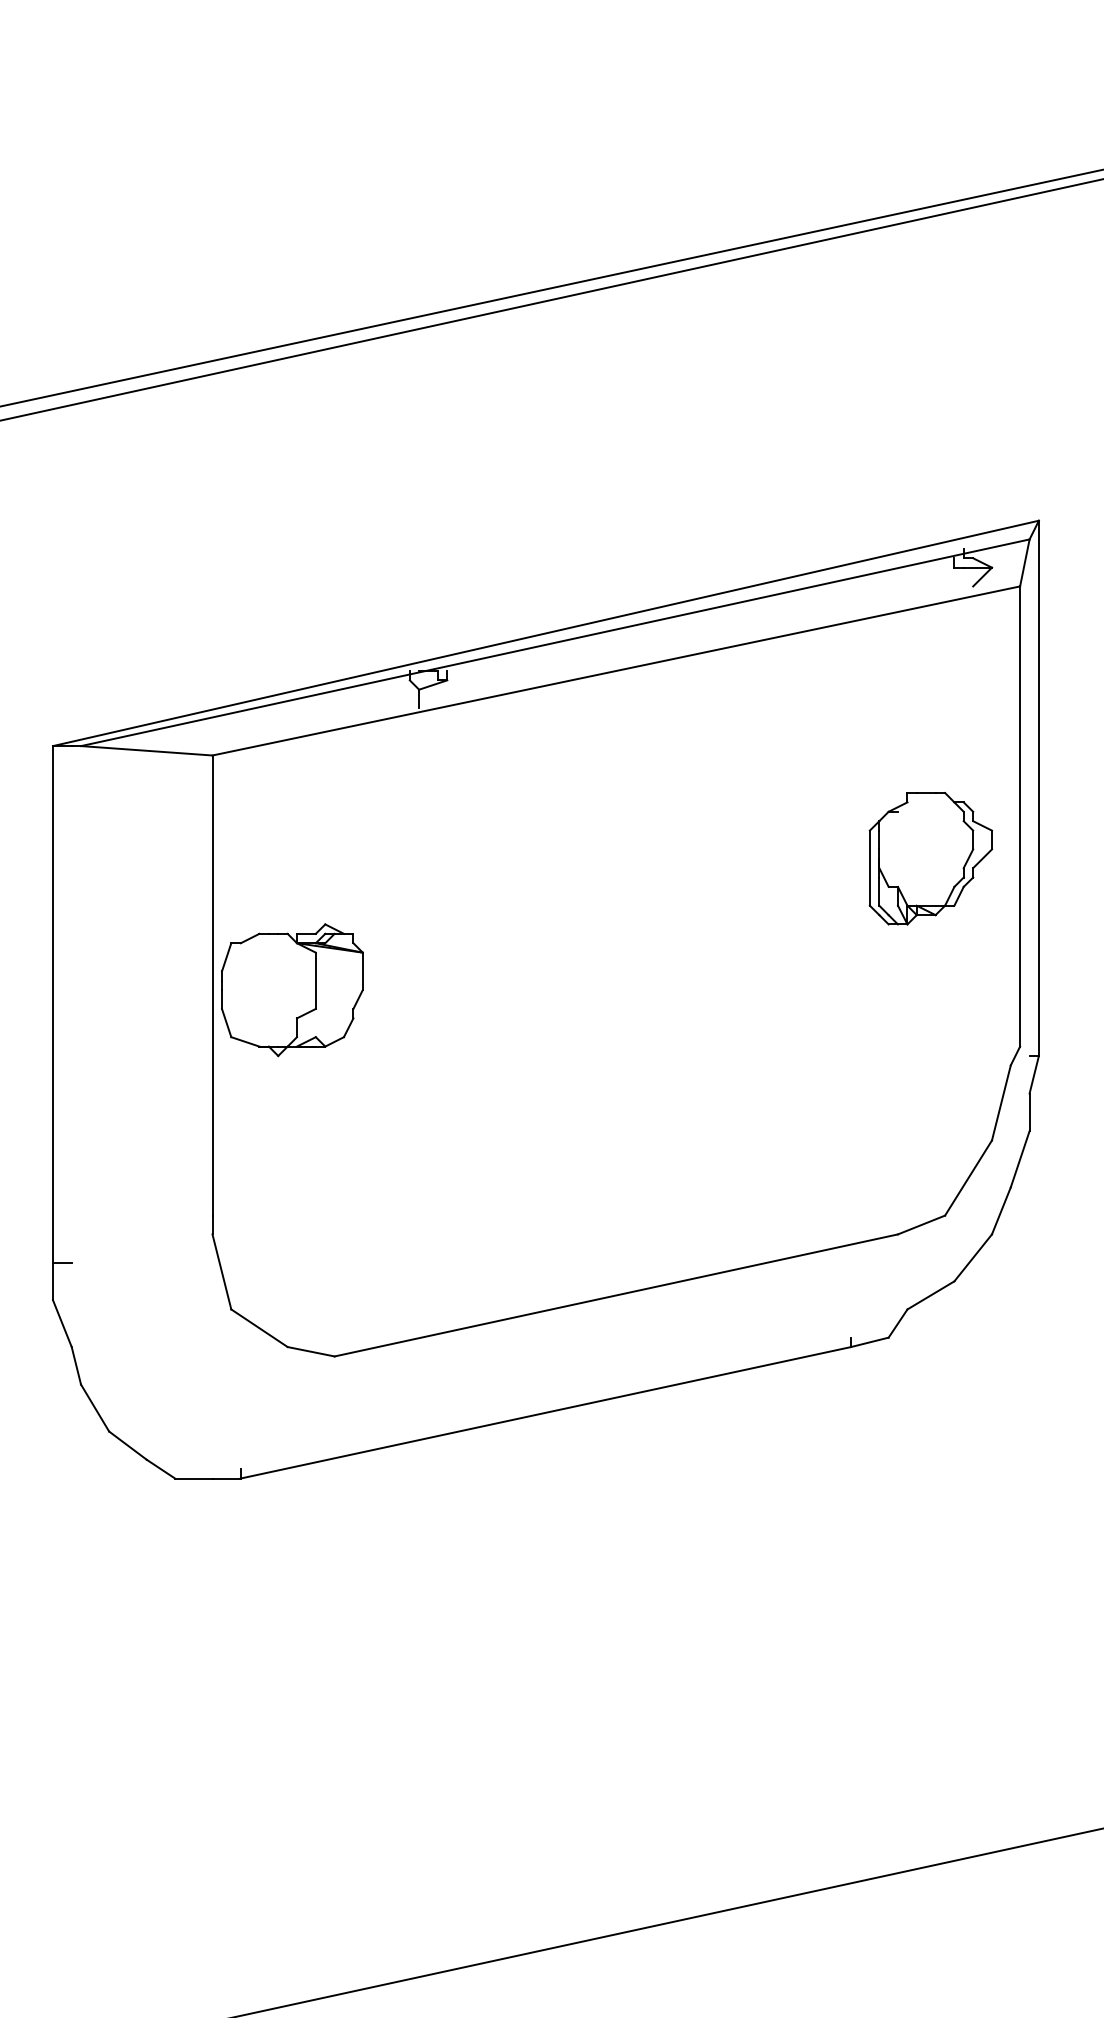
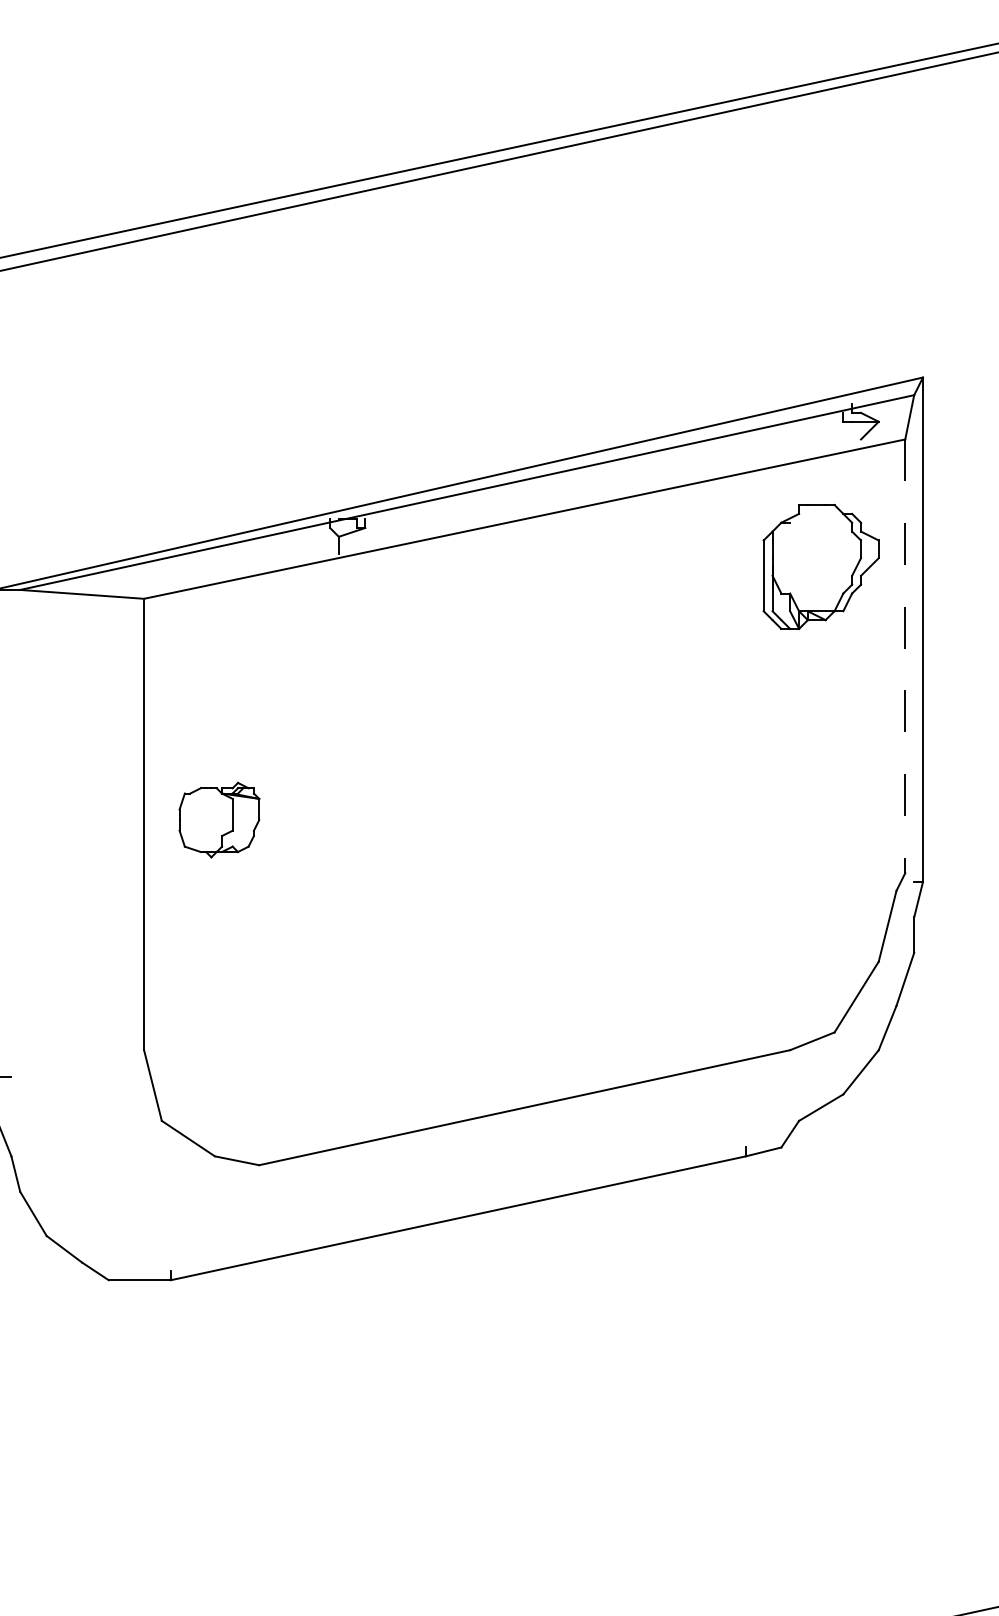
line: (1020, 817) -> (905, 657), solid -> dashed
part: (930, 858) -> (820, 566), moved
part: (292, 990) -> (219, 820), size x0.6

